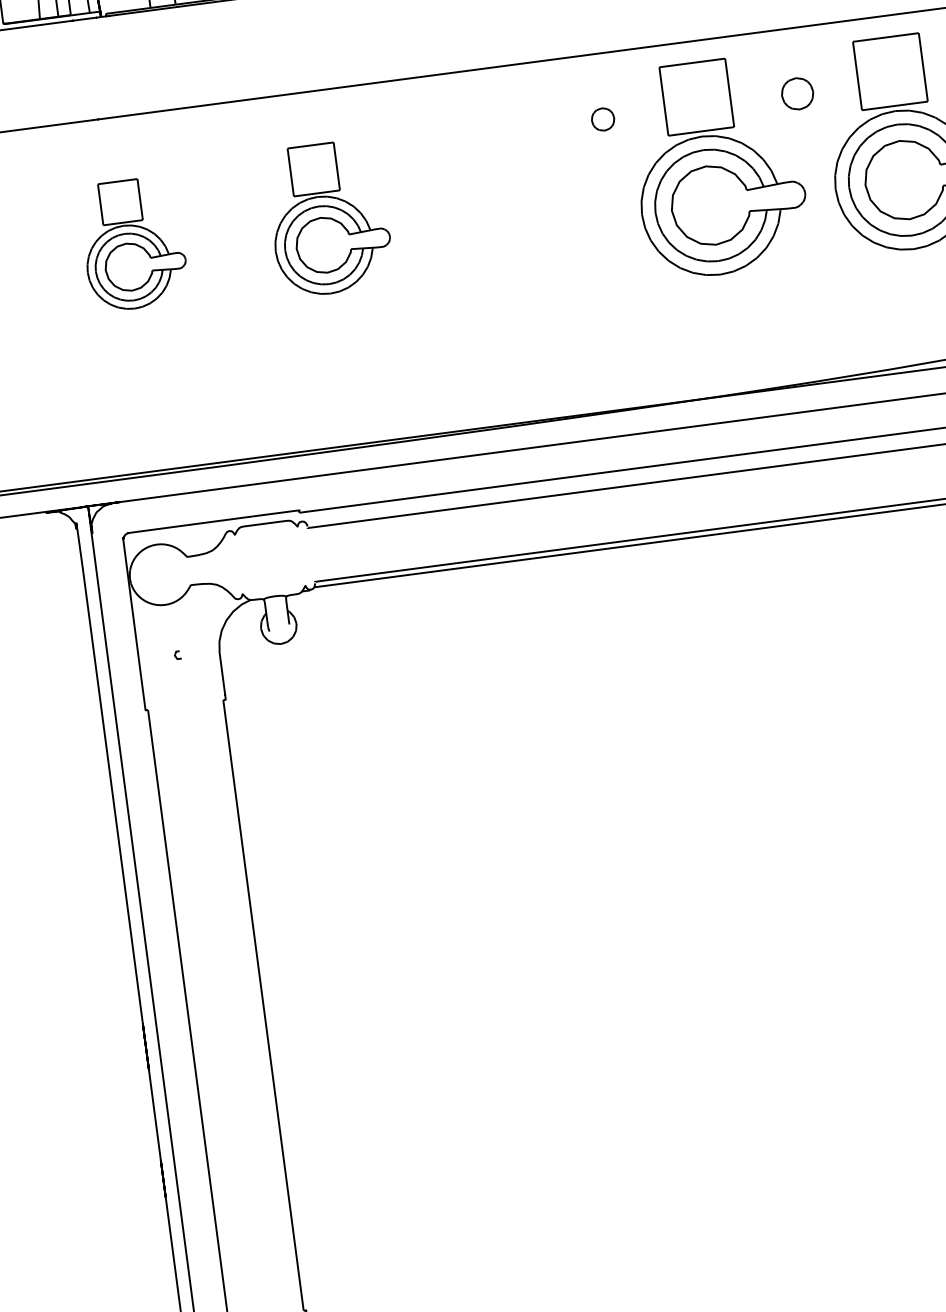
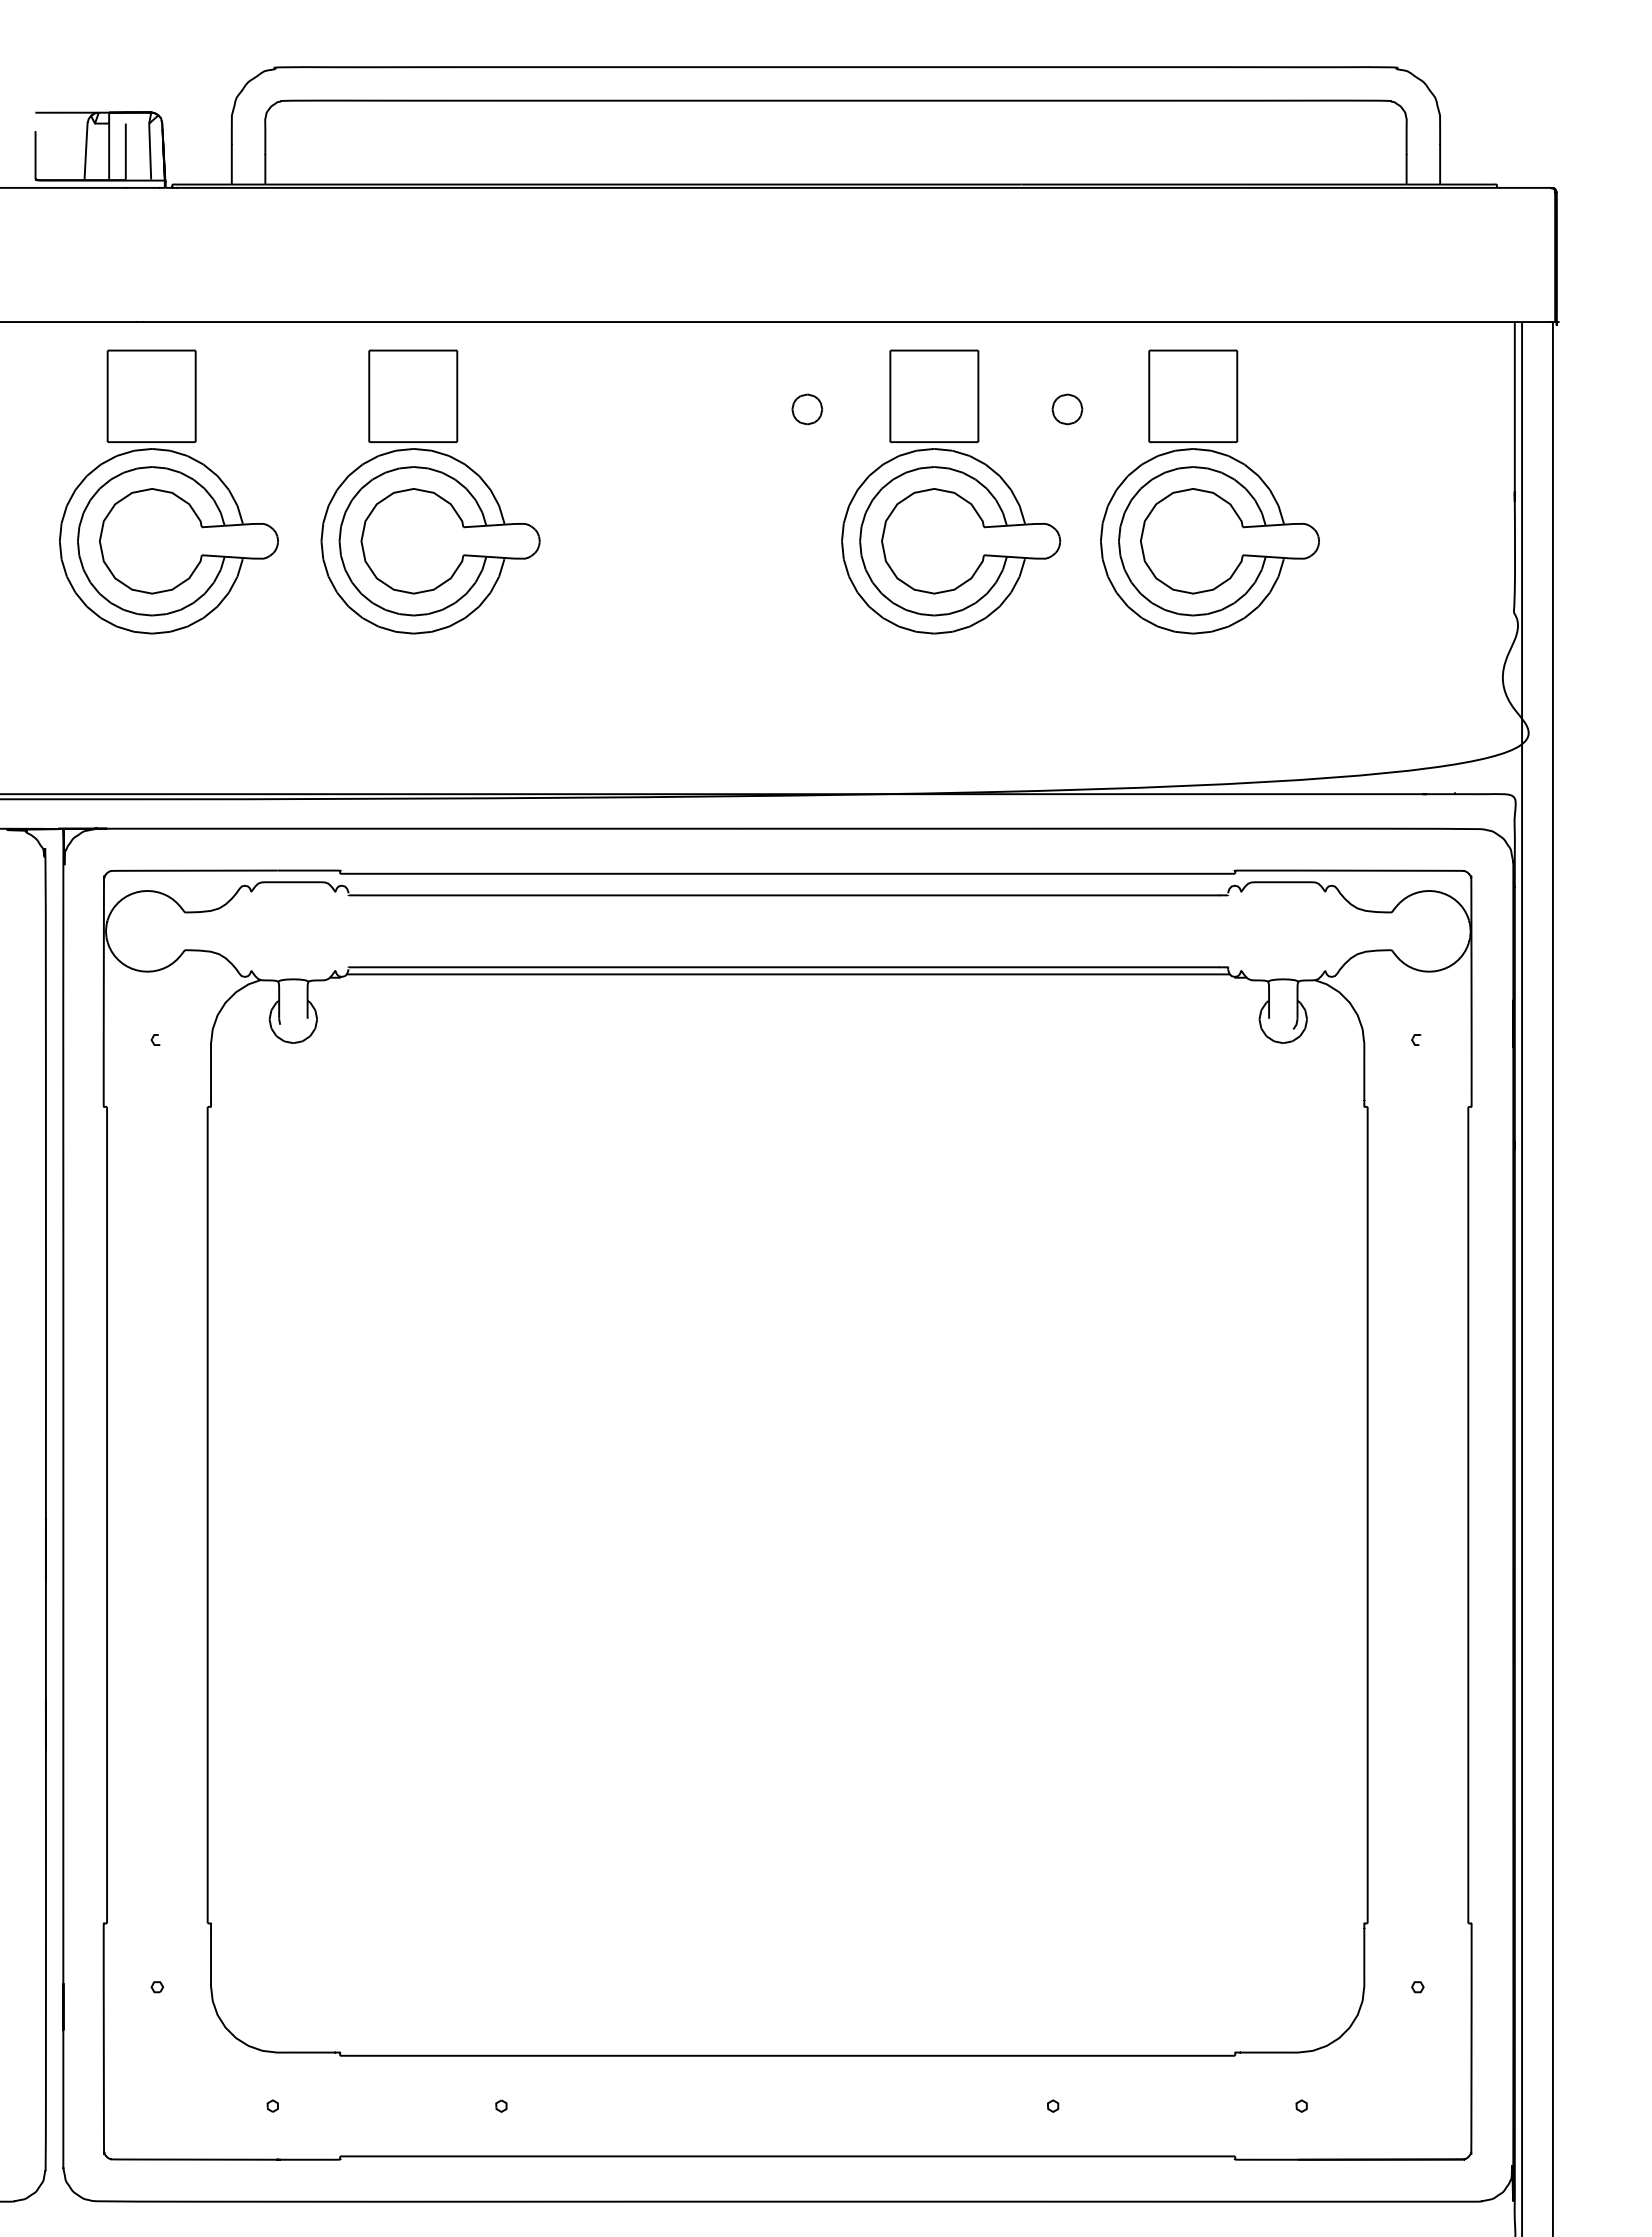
part: (797, 93) -> (1067, 409), size x0.71
part: (329, 217) -> (430, 491), size x1.43
part: (133, 243) -> (168, 491), size x1.67

